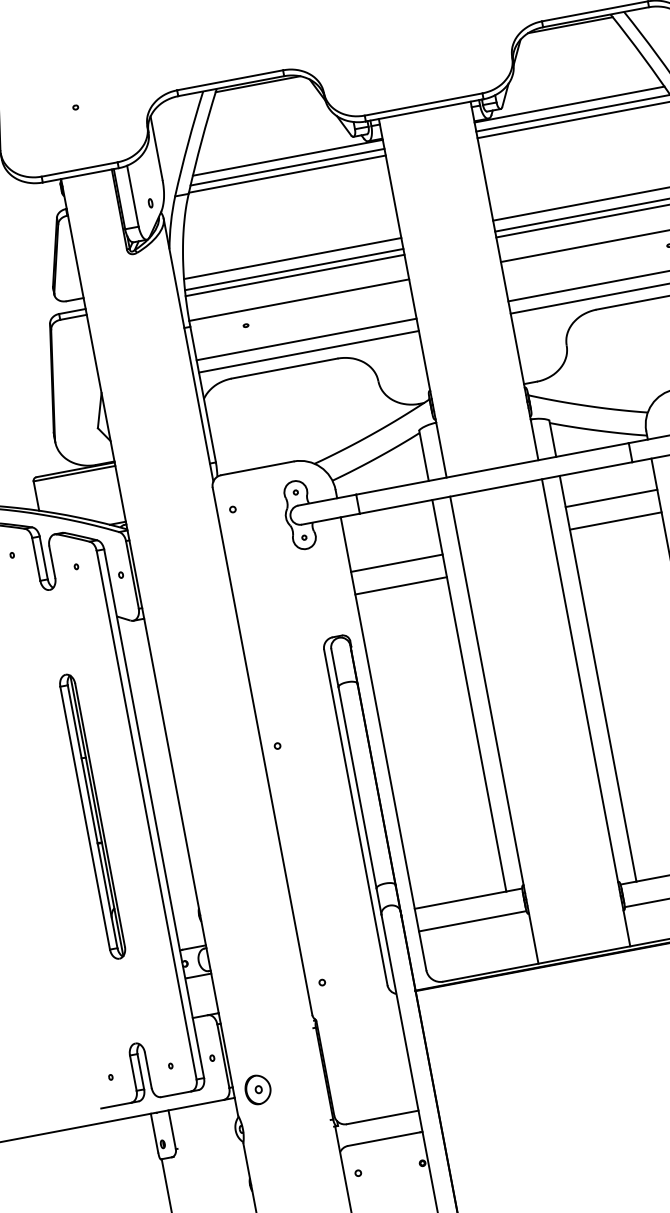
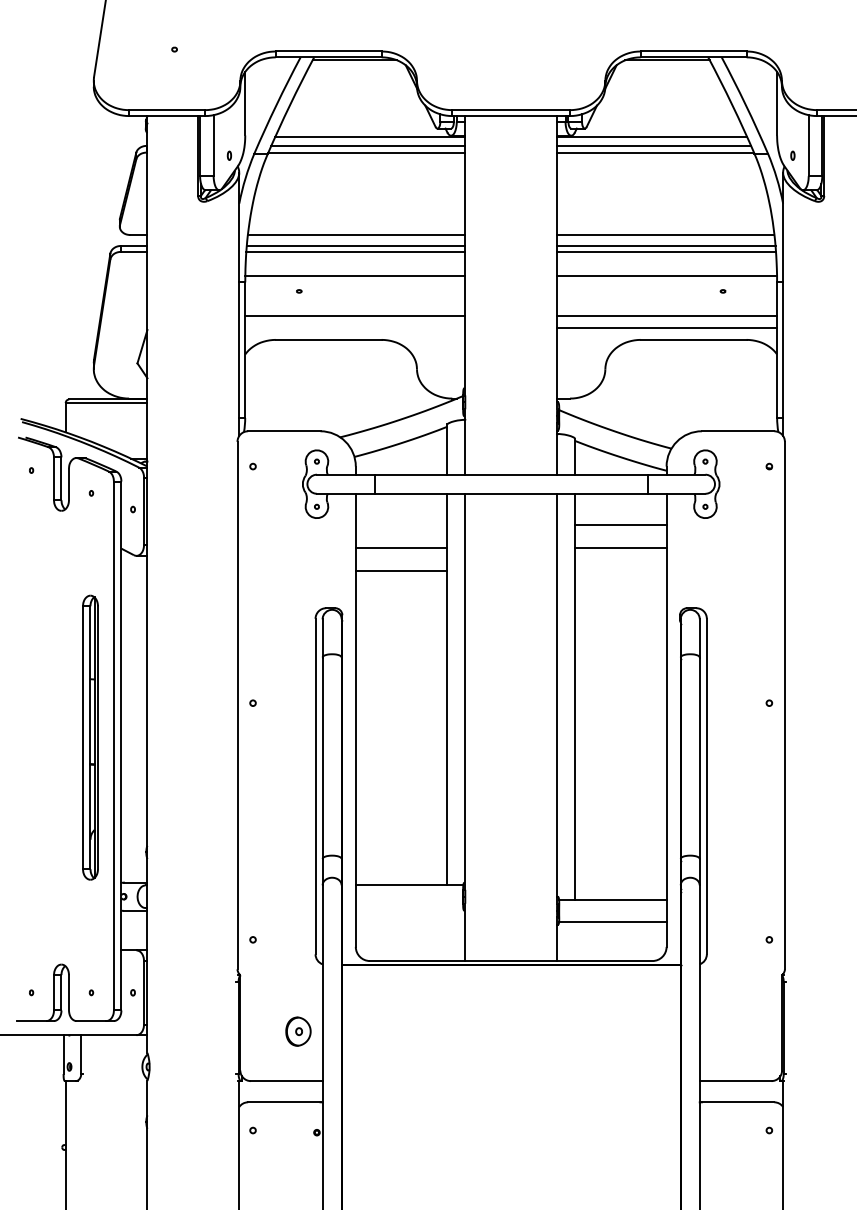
line: (309, 352) -> (355, 328), removed
part: (92, 816) -> (90, 737), moved
line: (472, 921) -> (409, 908), removed
part: (258, 1089) -> (298, 1031), moved

